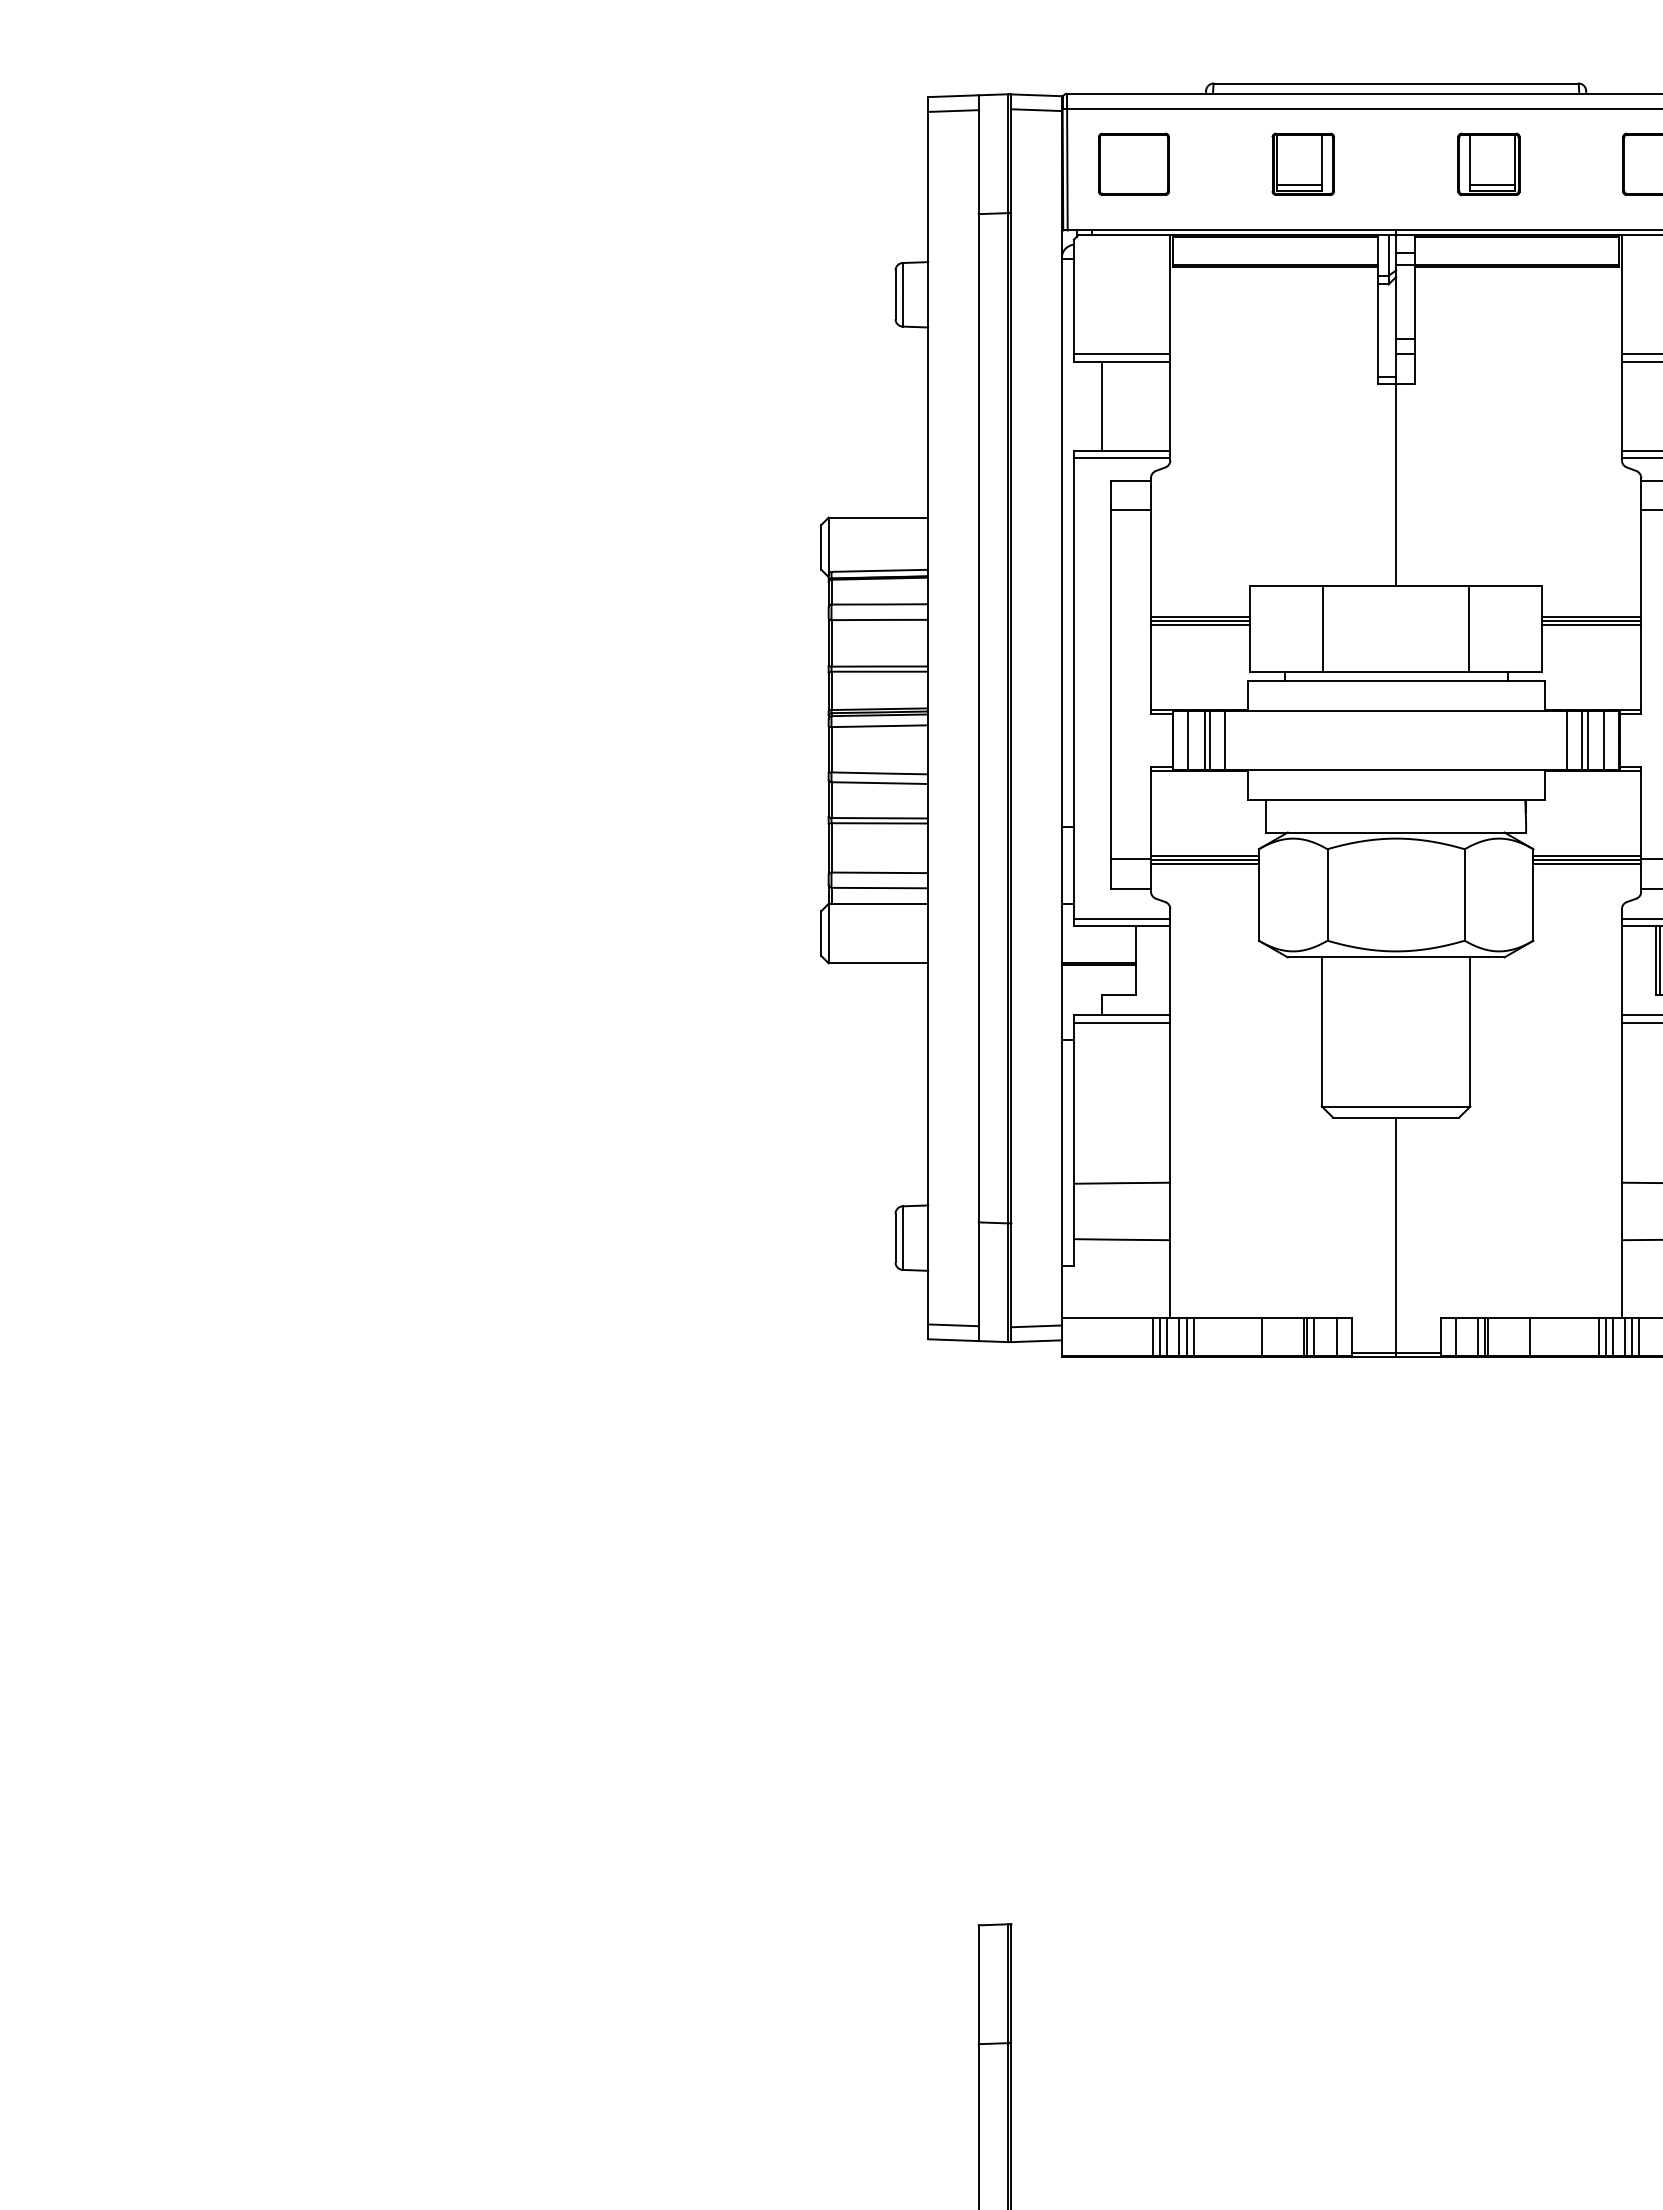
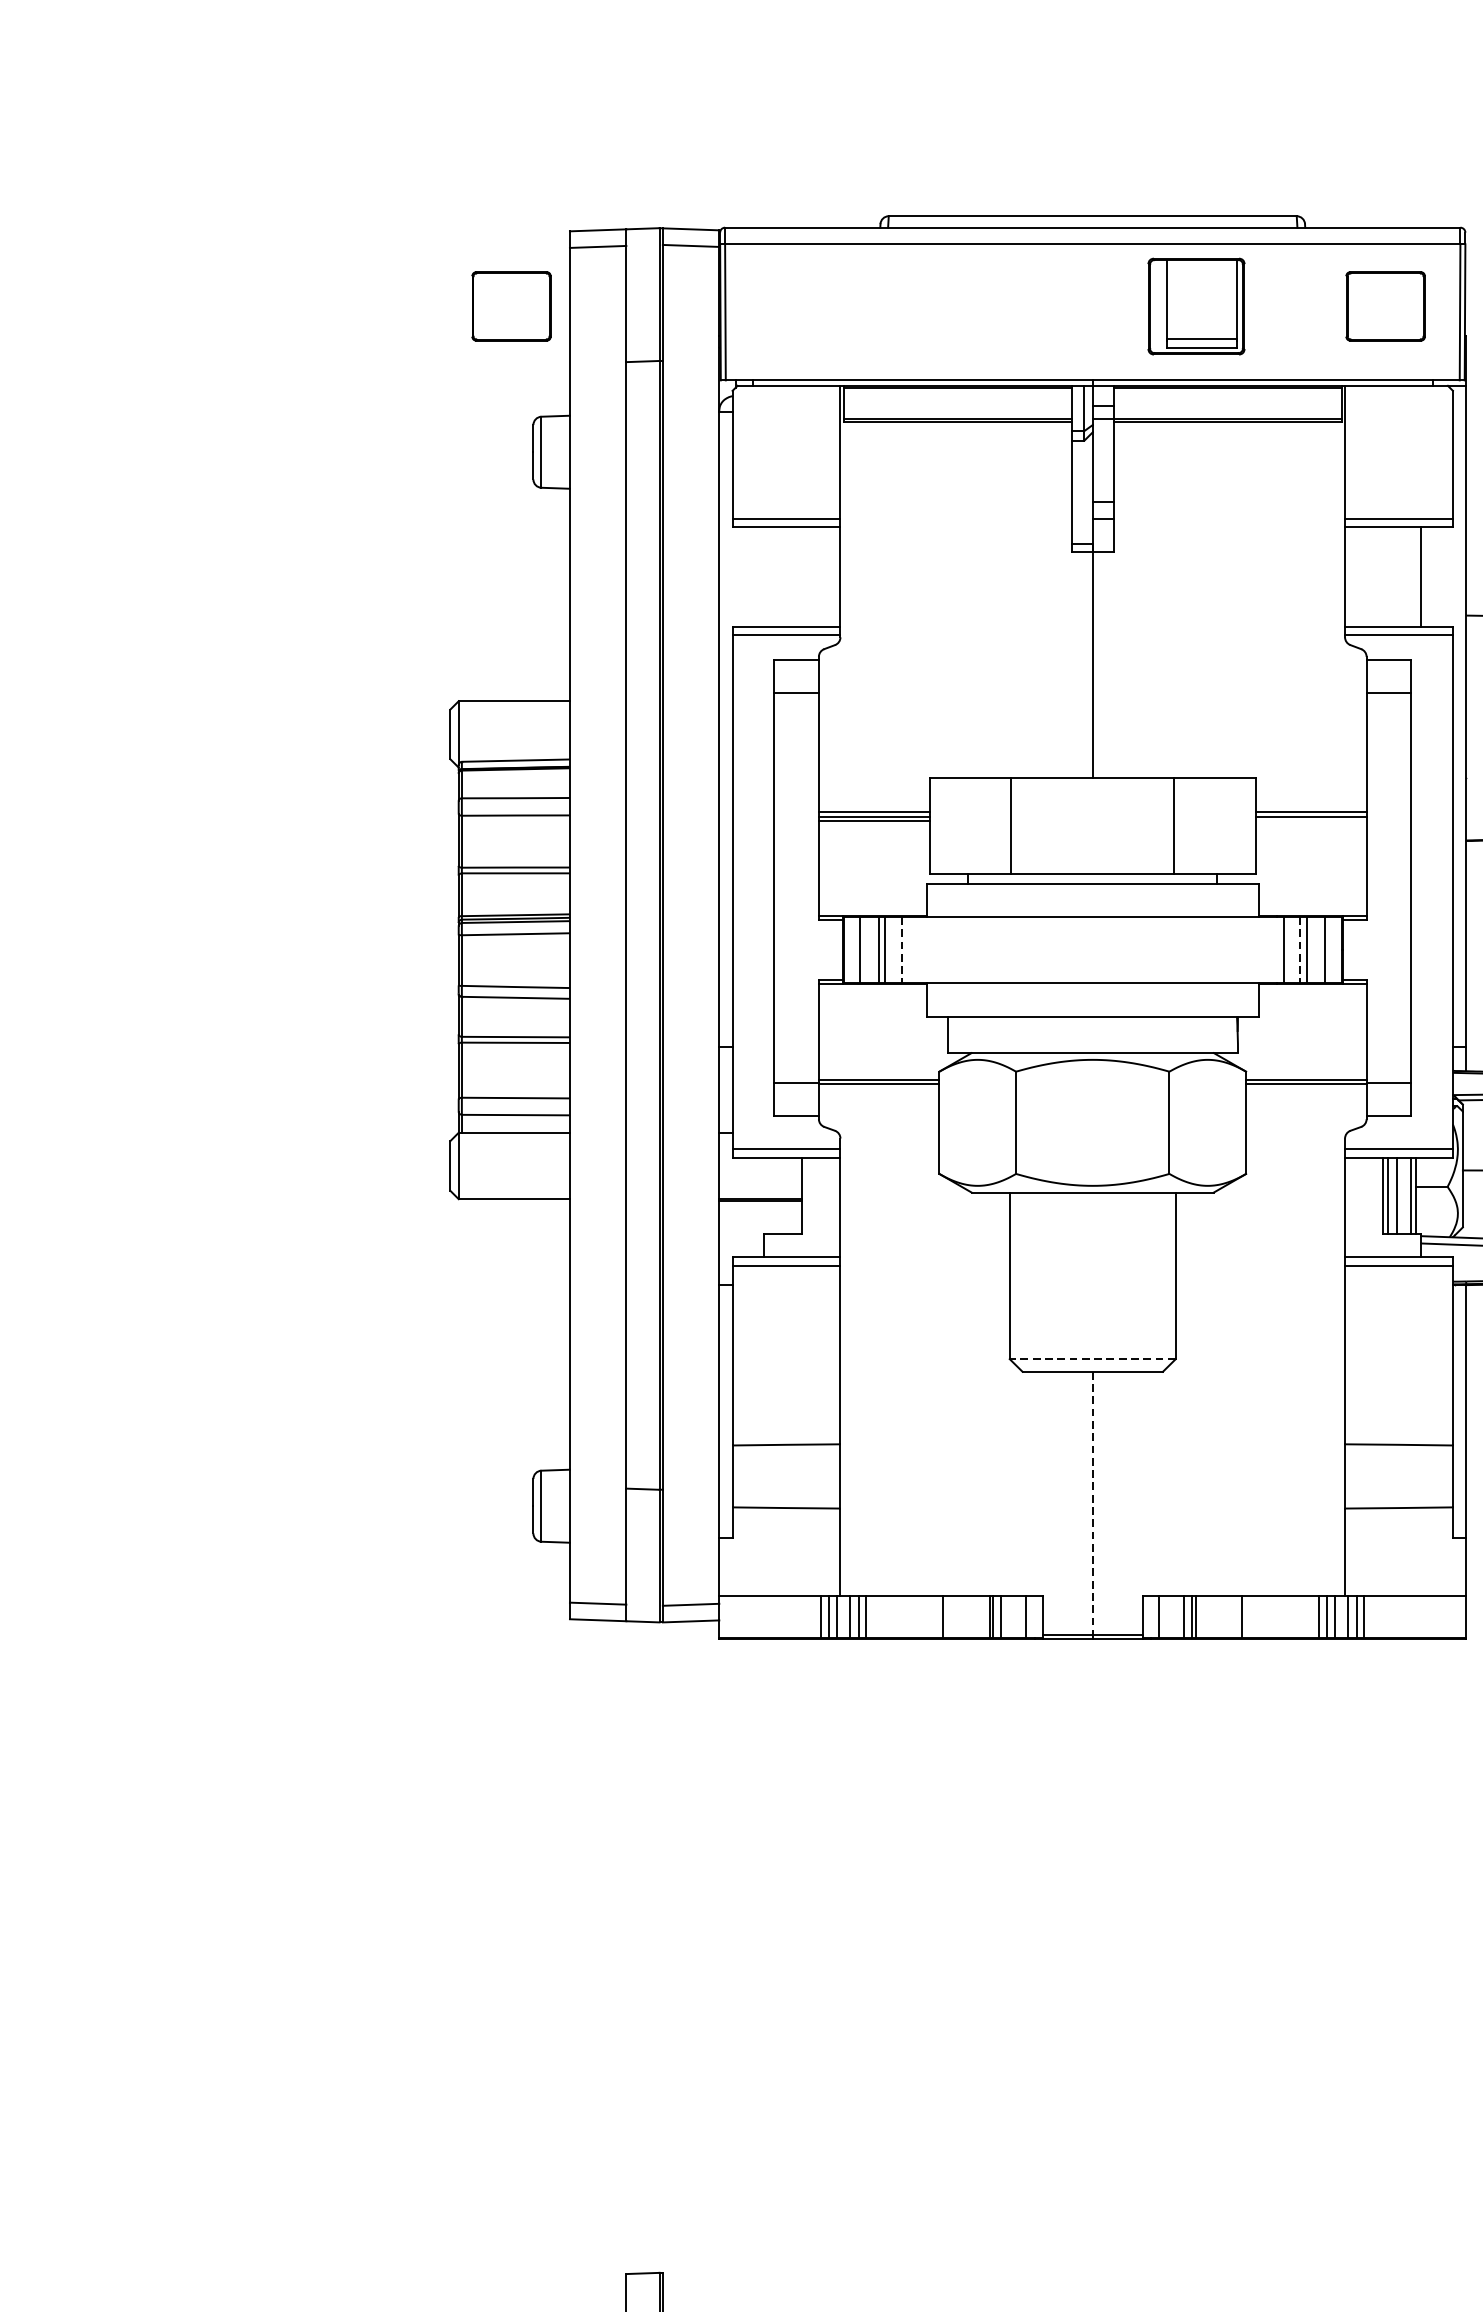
part: (1133, 163) -> (511, 305), moved
part: (1302, 163) -> (988, 305), removed
part: (1488, 163) -> (1195, 305), size x1.4
line: (1102, 405) -> (764, 575), removed
line: (1591, 624) -> (1311, 820), removed
line: (1225, 740) -> (902, 950), solid -> dashed
line: (1581, 740) -> (1299, 950), solid -> dashed
line: (1204, 863) -> (878, 1087), removed
line: (1587, 863) -> (1306, 1087), removed
line: (1395, 1106) -> (1092, 1359), solid -> dashed
line: (1396, 1235) -> (1093, 1503), solid -> dashed

